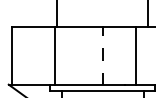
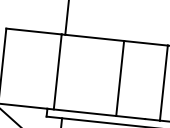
line: (102, 55) -> (120, 78), dashed -> solid

